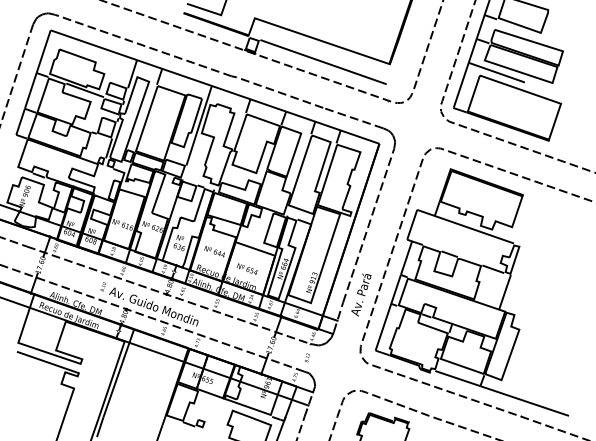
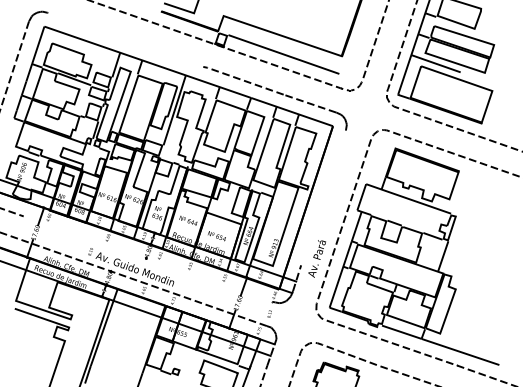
line: (143, 45) -> (125, 39), removed
line: (368, 225) -> (323, 197), removed
line: (168, 294) -> (147, 258), removed

